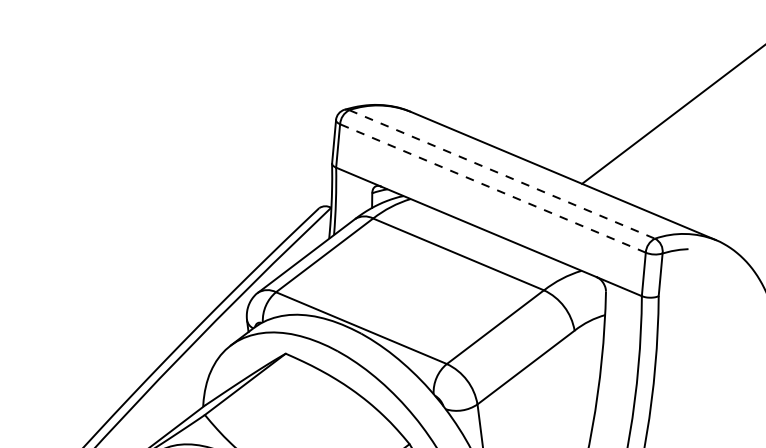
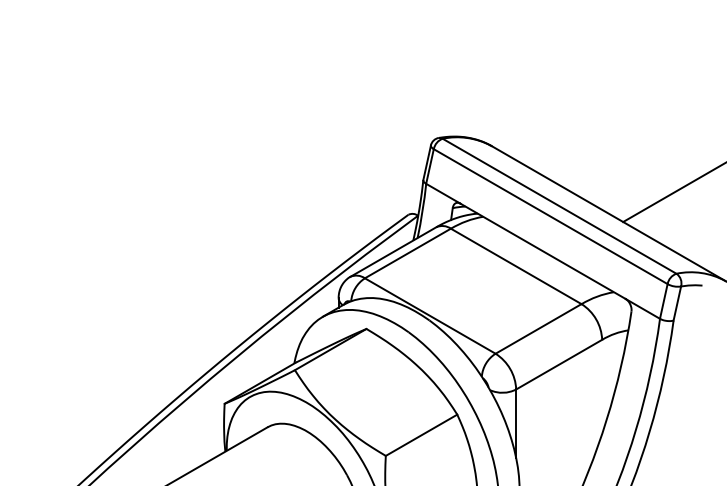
line: (502, 174) -> (559, 206), dashed -> solid
line: (492, 188) -> (550, 216), dashed -> solid

